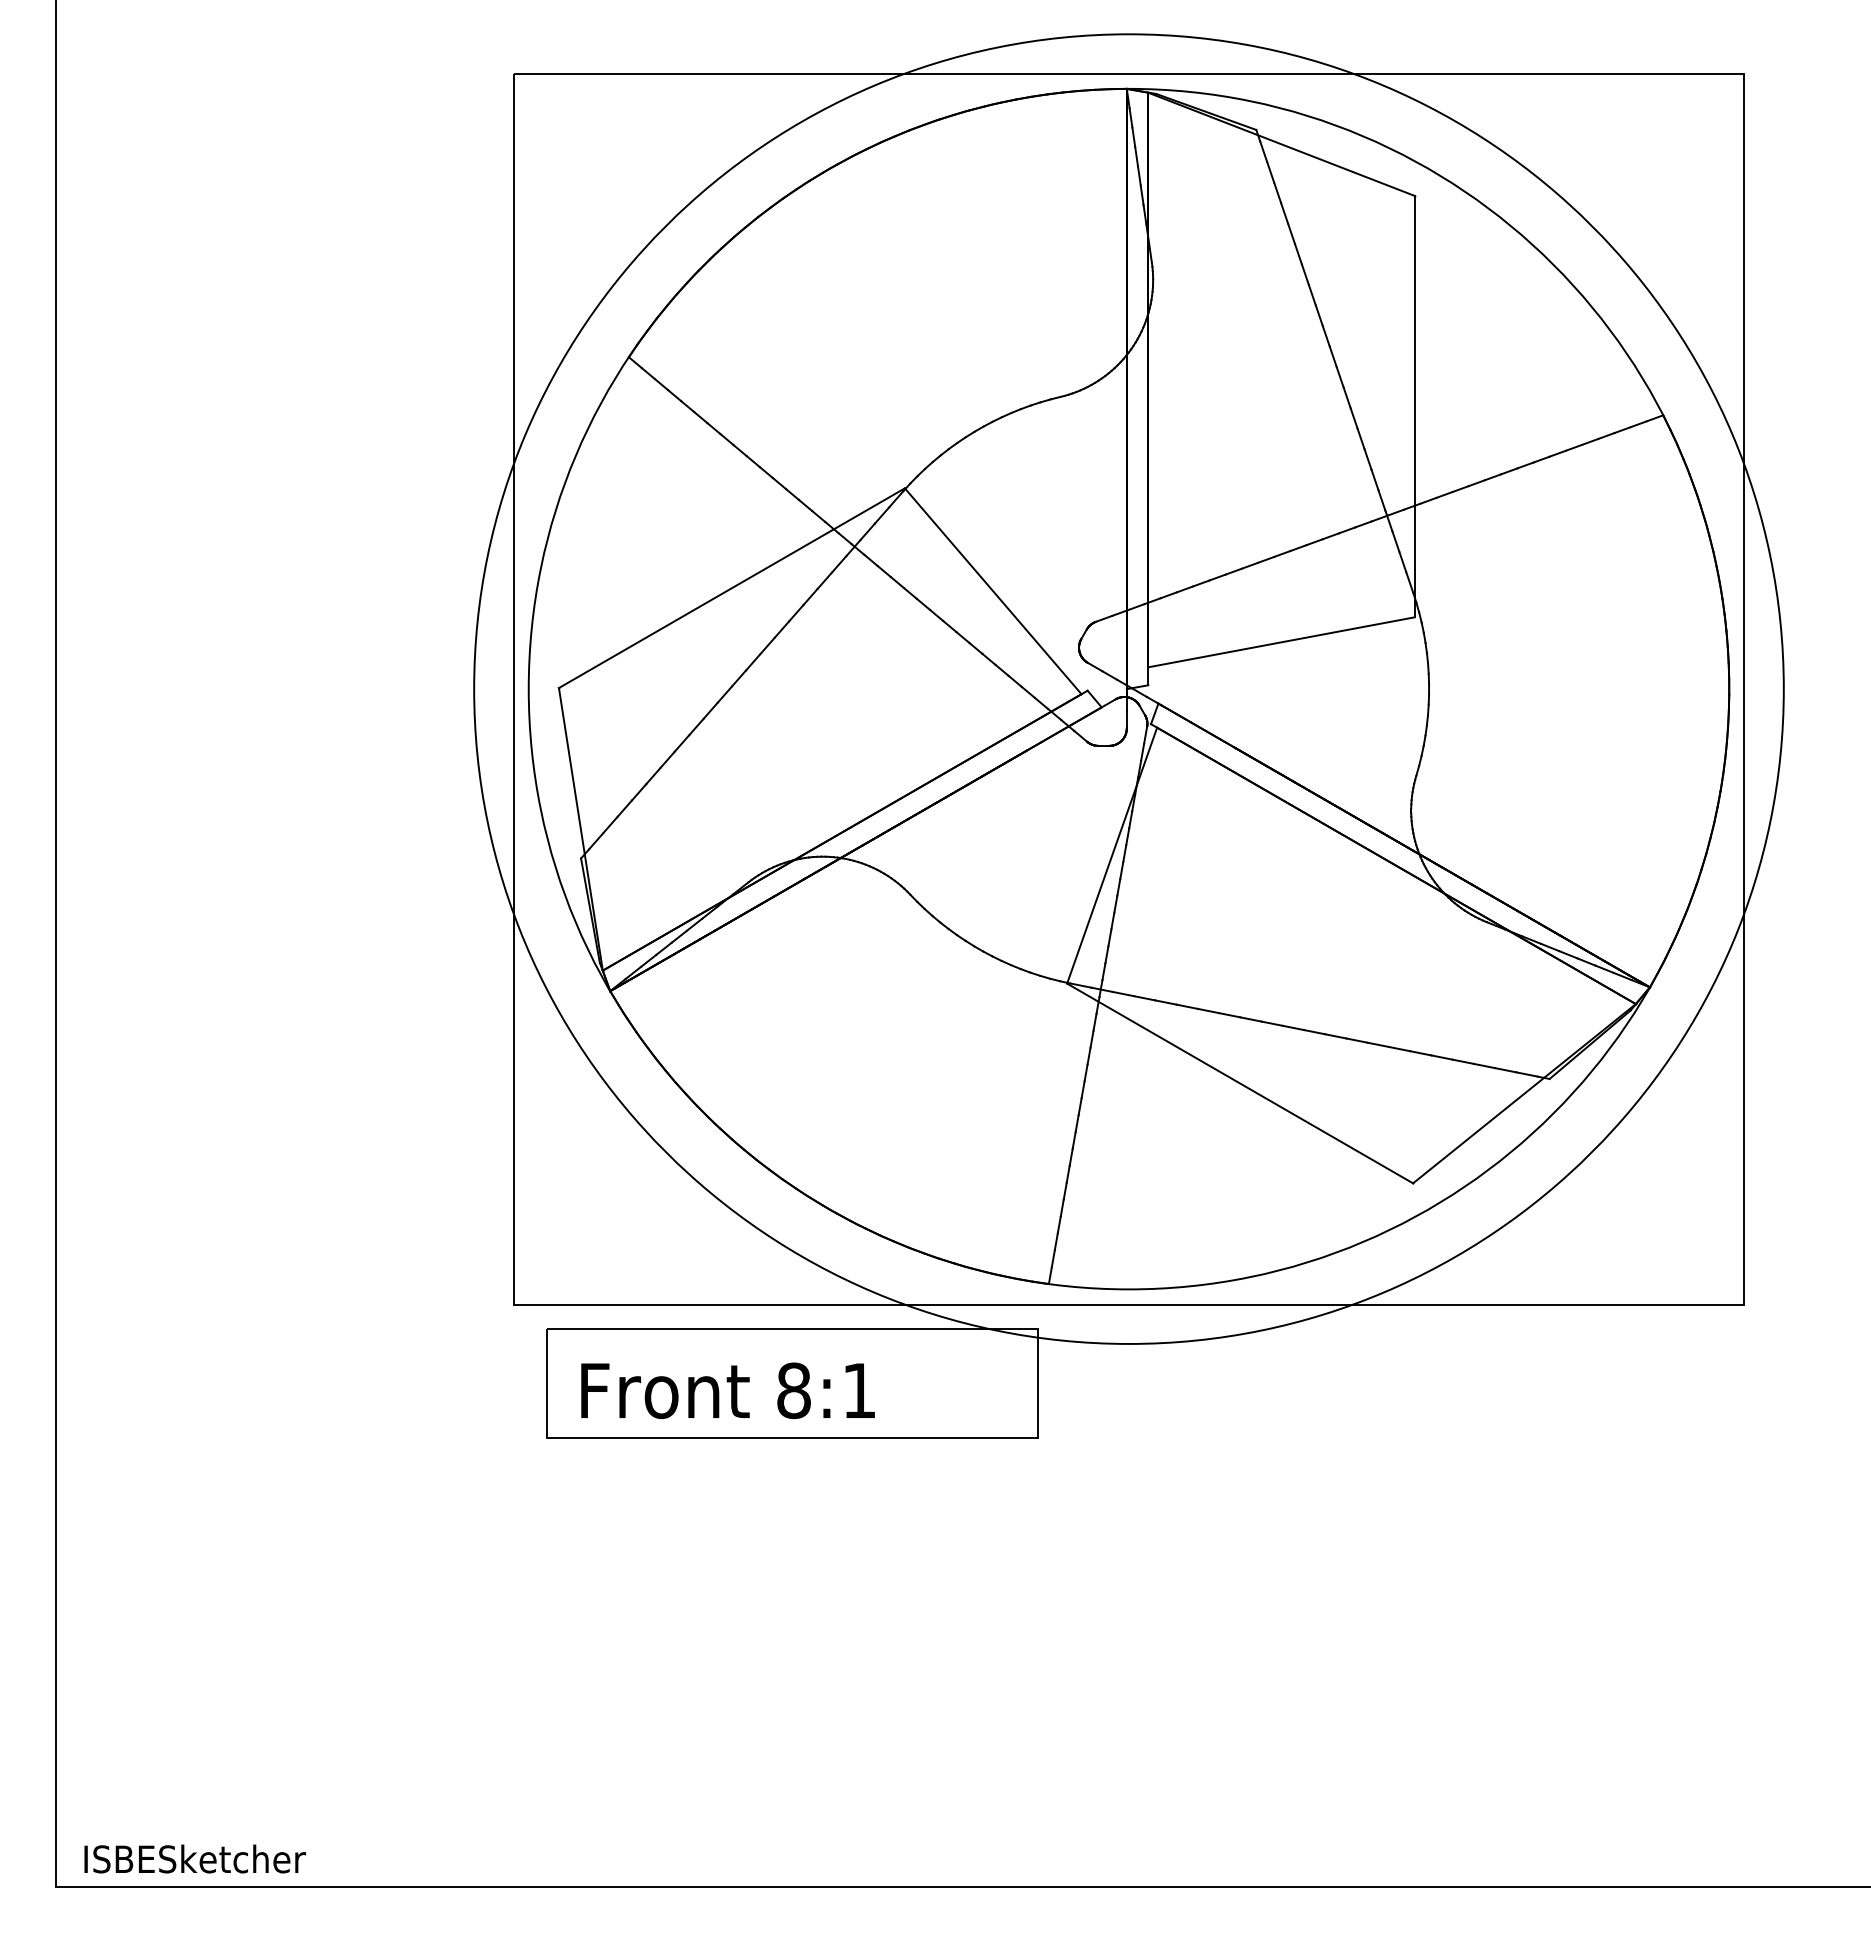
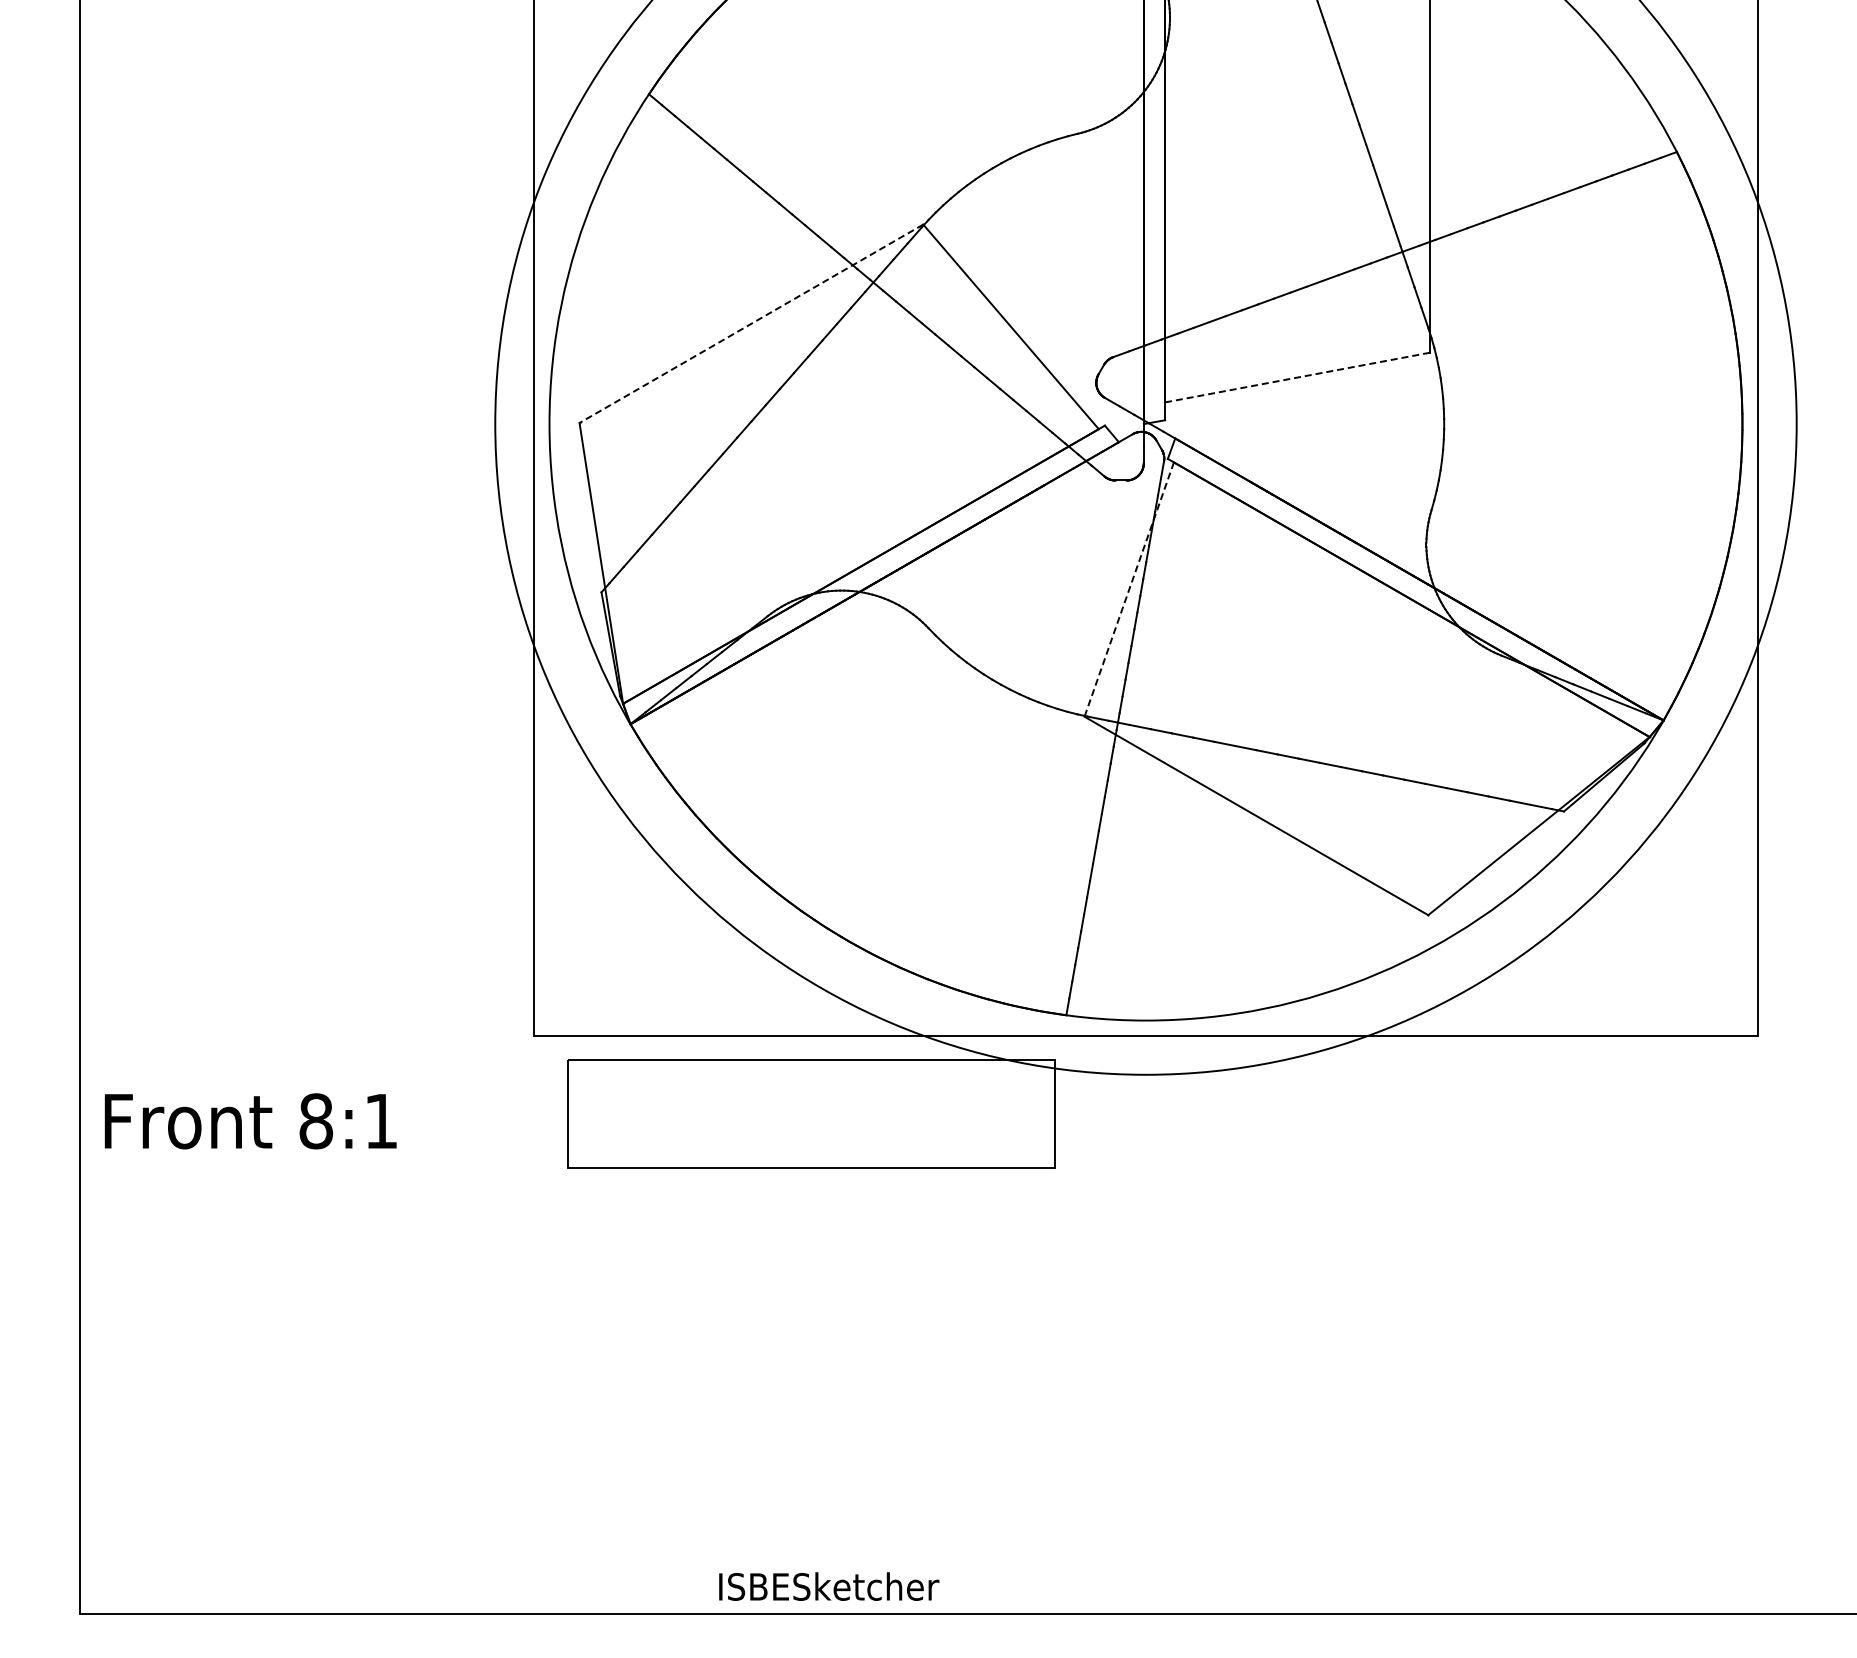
line: (731, 588) -> (750, 324), solid -> dashed
line: (1281, 642) -> (1297, 377), solid -> dashed
line: (1112, 855) -> (1129, 589), solid -> dashed
text: (727, 1390) -> (250, 1121), moved
text: (194, 1858) -> (828, 1586), moved

